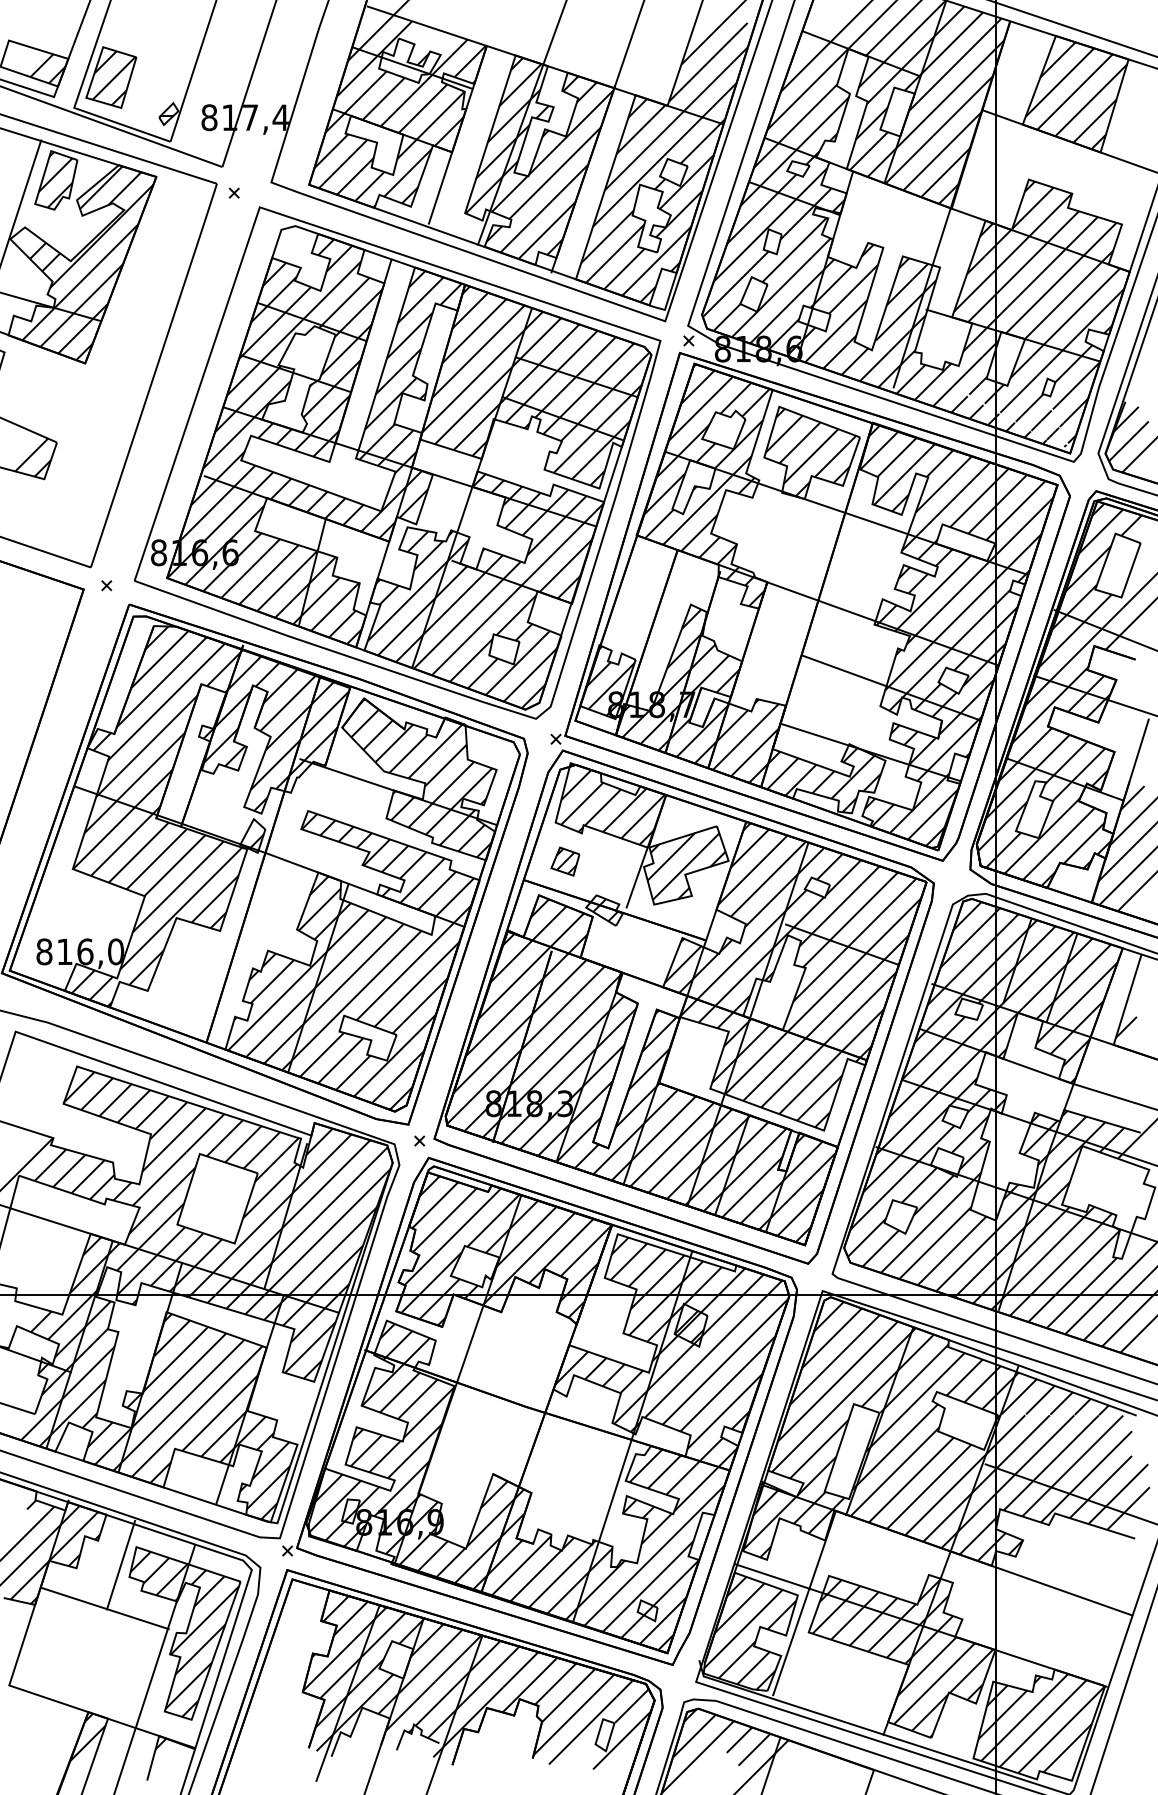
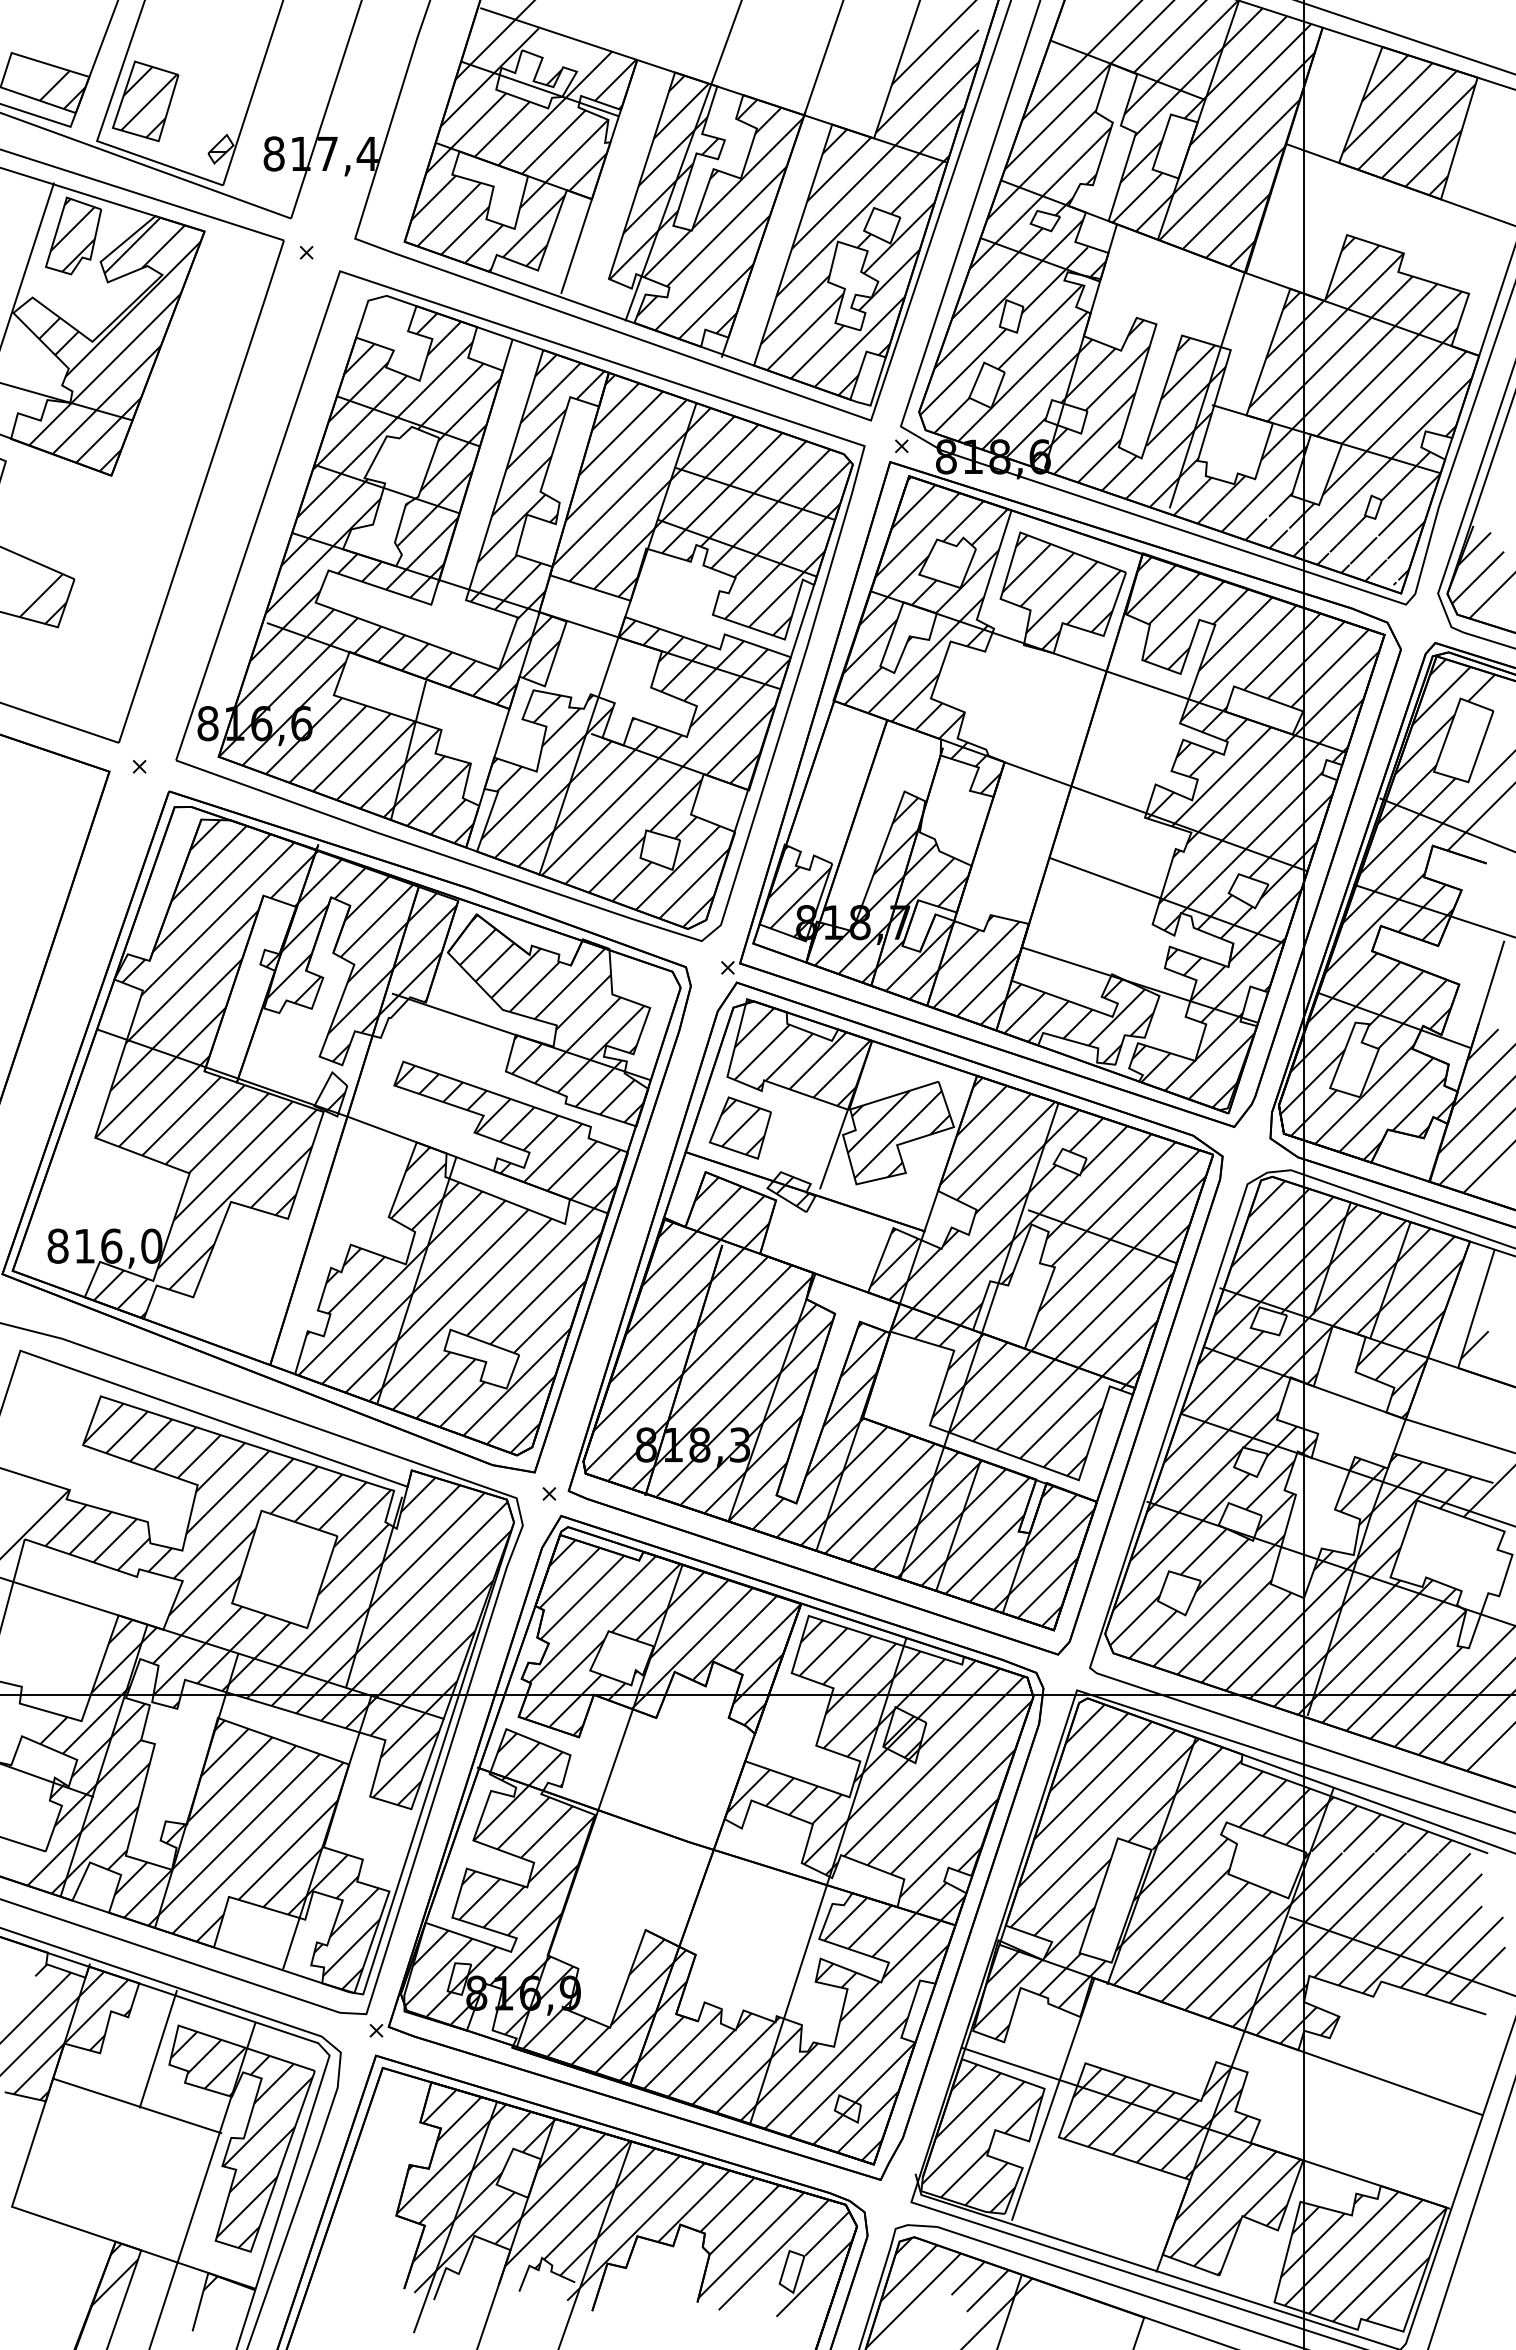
part: (564, 861) -> (739, 1127), size x1.67

